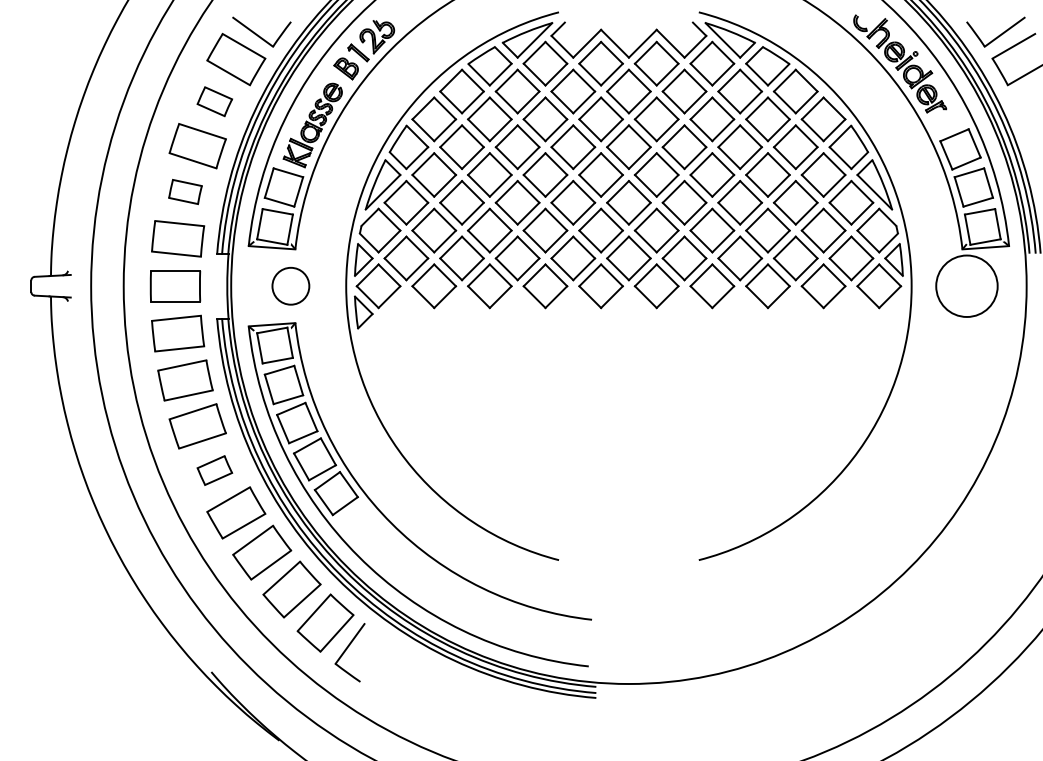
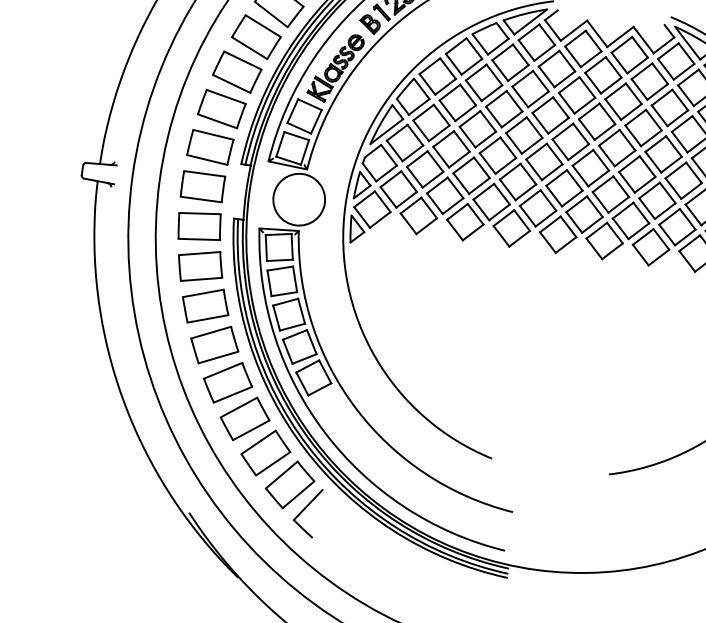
part: (214, 101) -> (256, 36), size x1.67
part: (185, 191) -> (221, 108), size x1.67
circle: (290, 285) -> (298, 199), size x1.67
part: (214, 470) -> (214, 344), size x1.67

